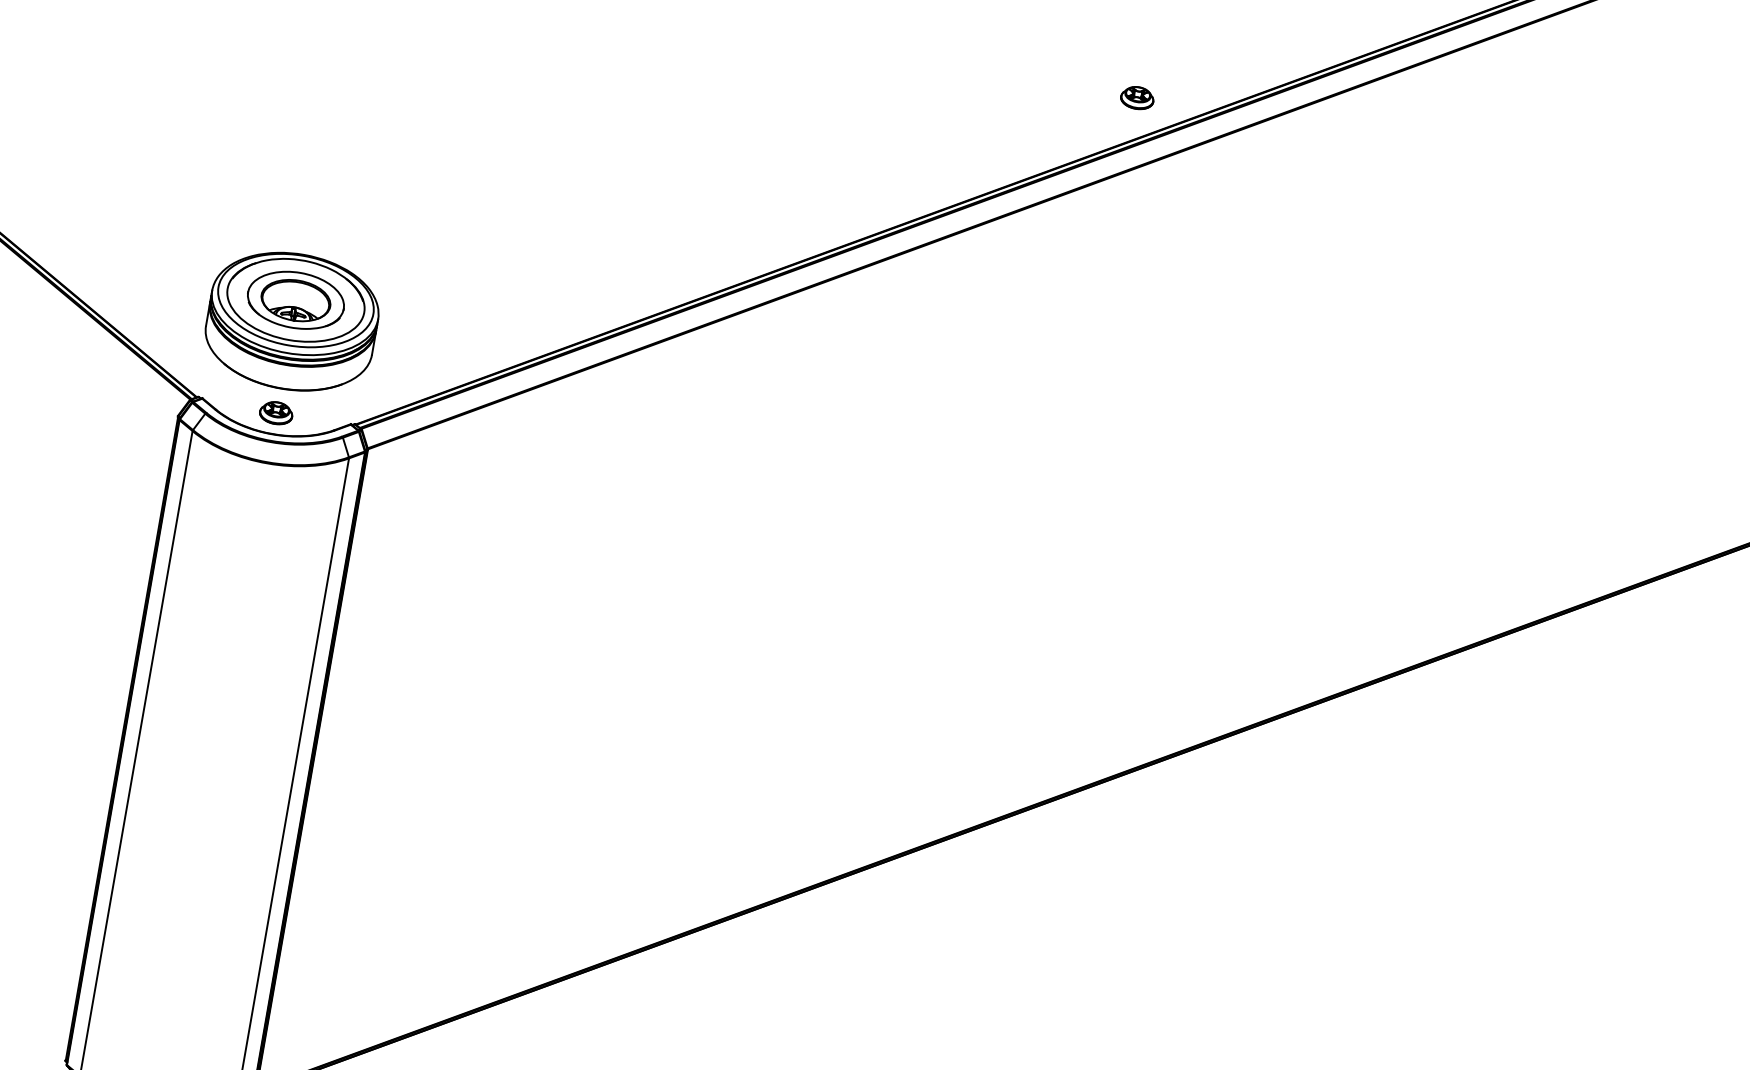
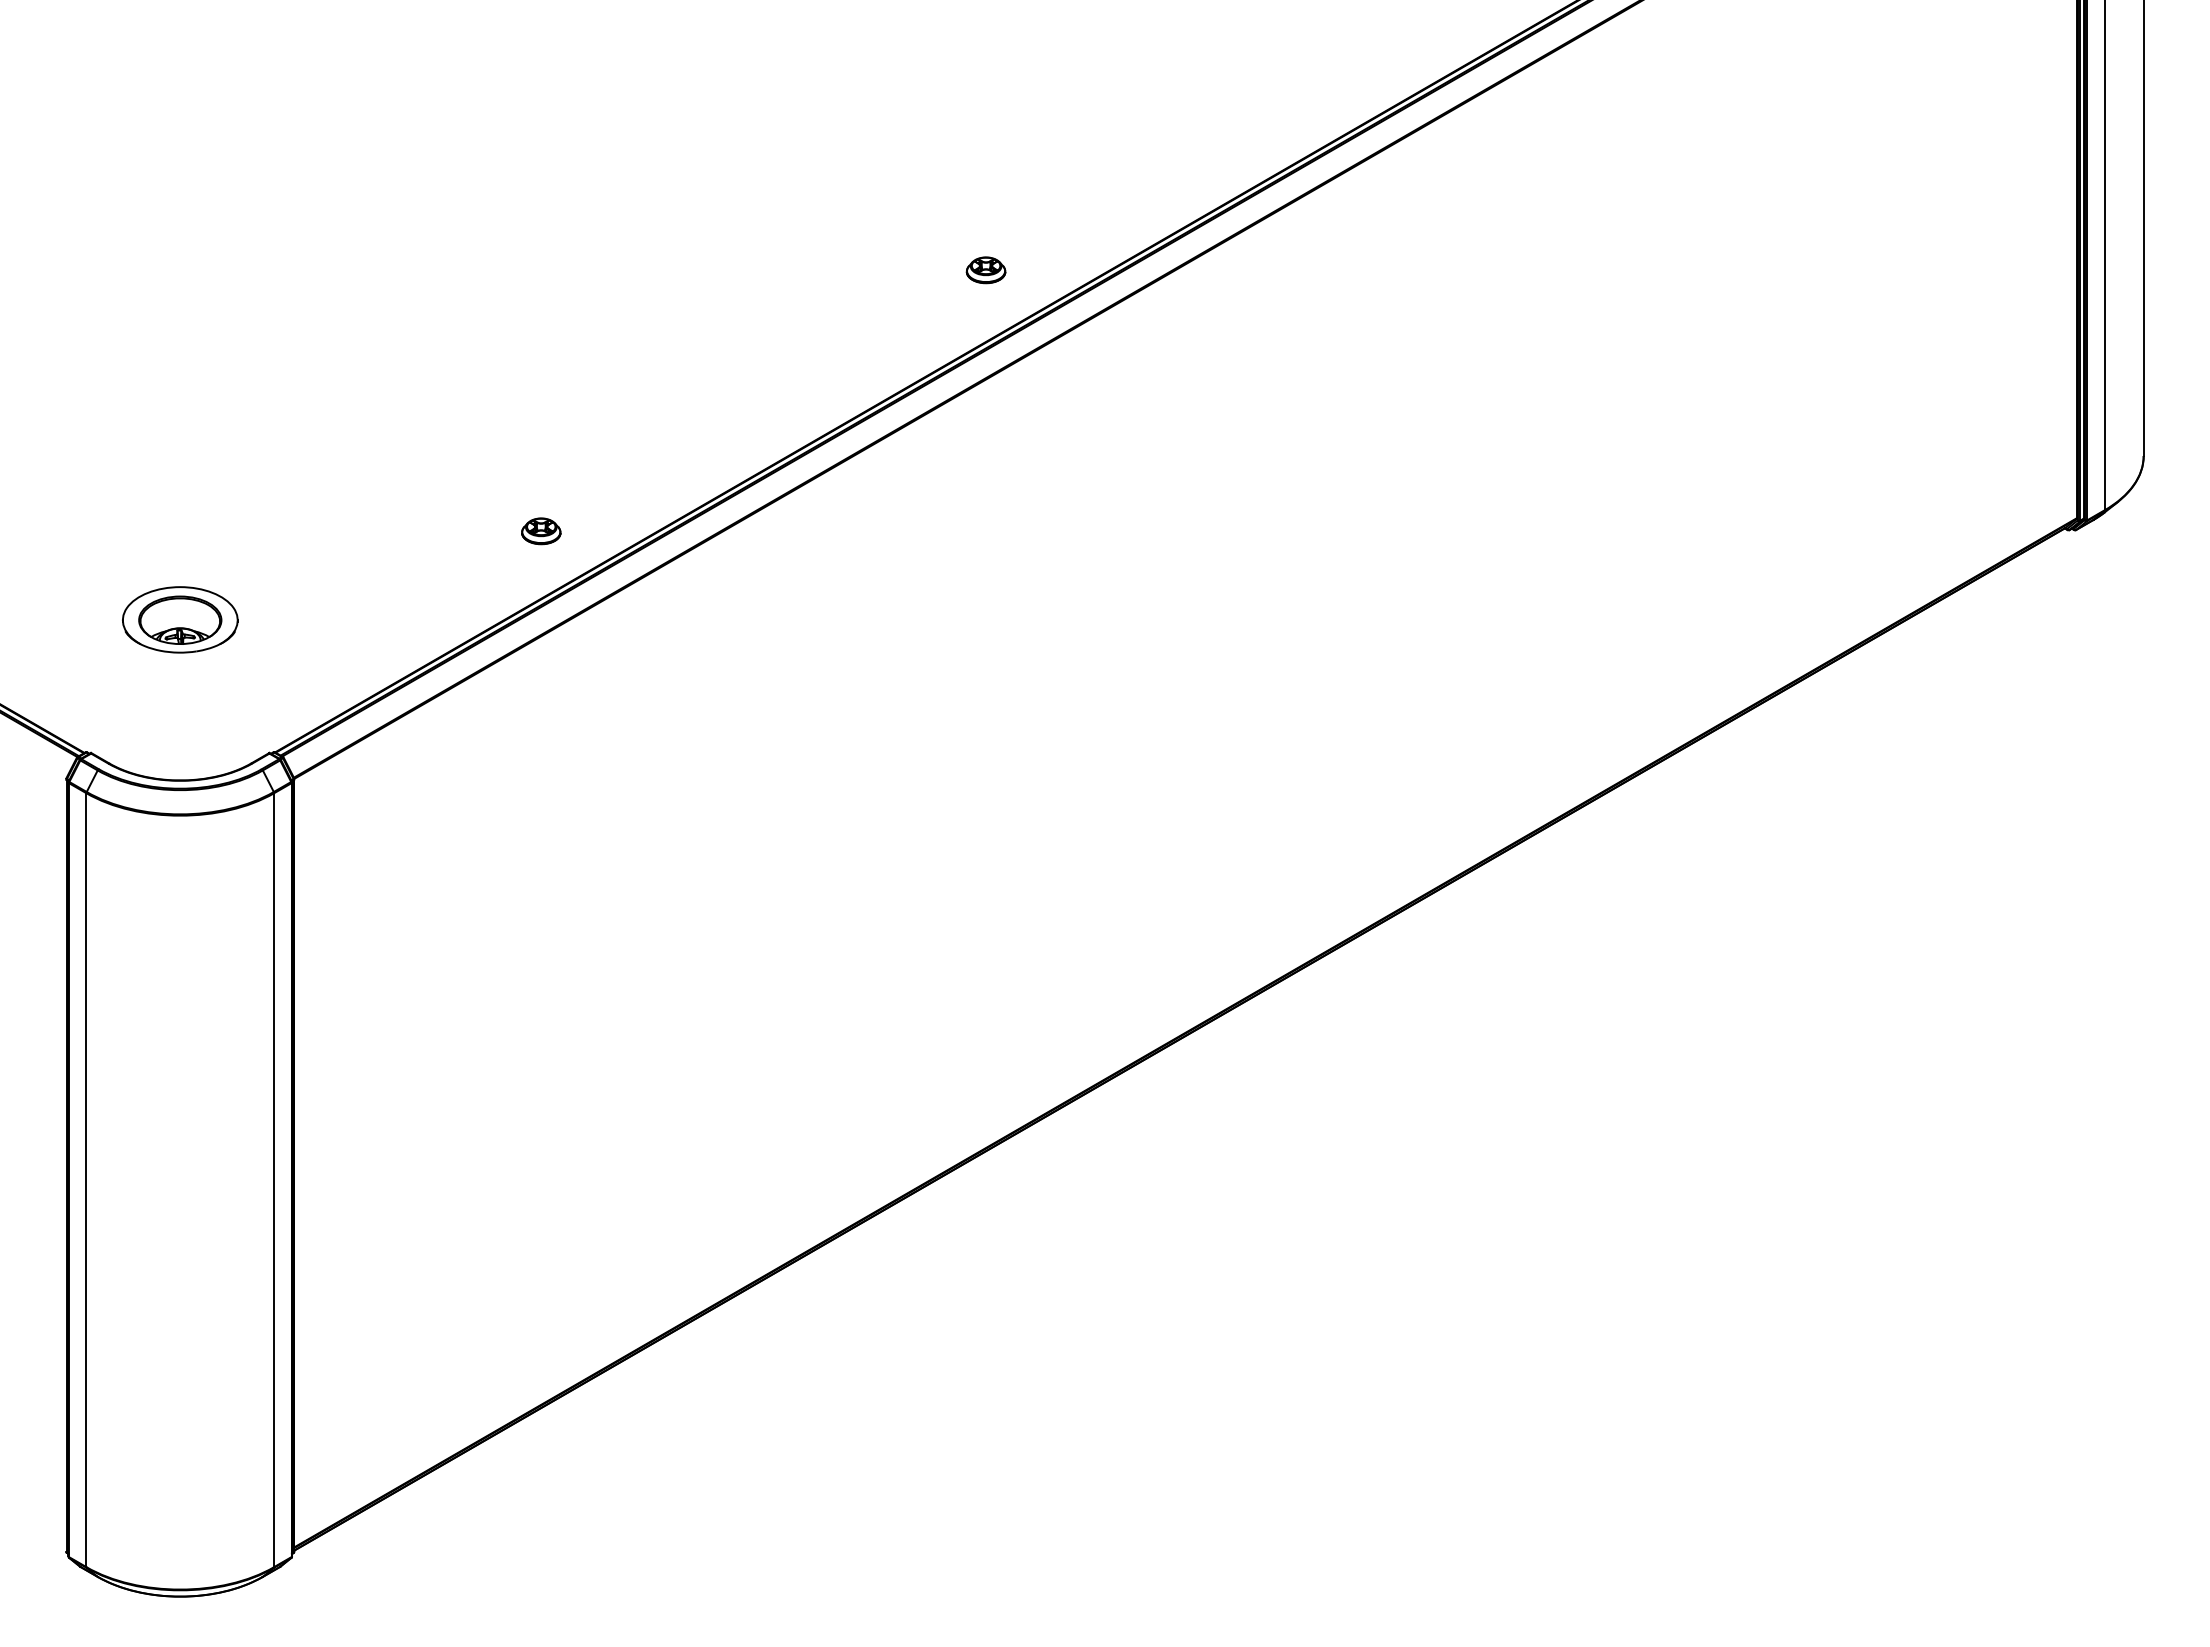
part: (1136, 98) -> (985, 270), moved
part: (291, 321) -> (179, 645), removed
part: (276, 413) -> (541, 531), moved

